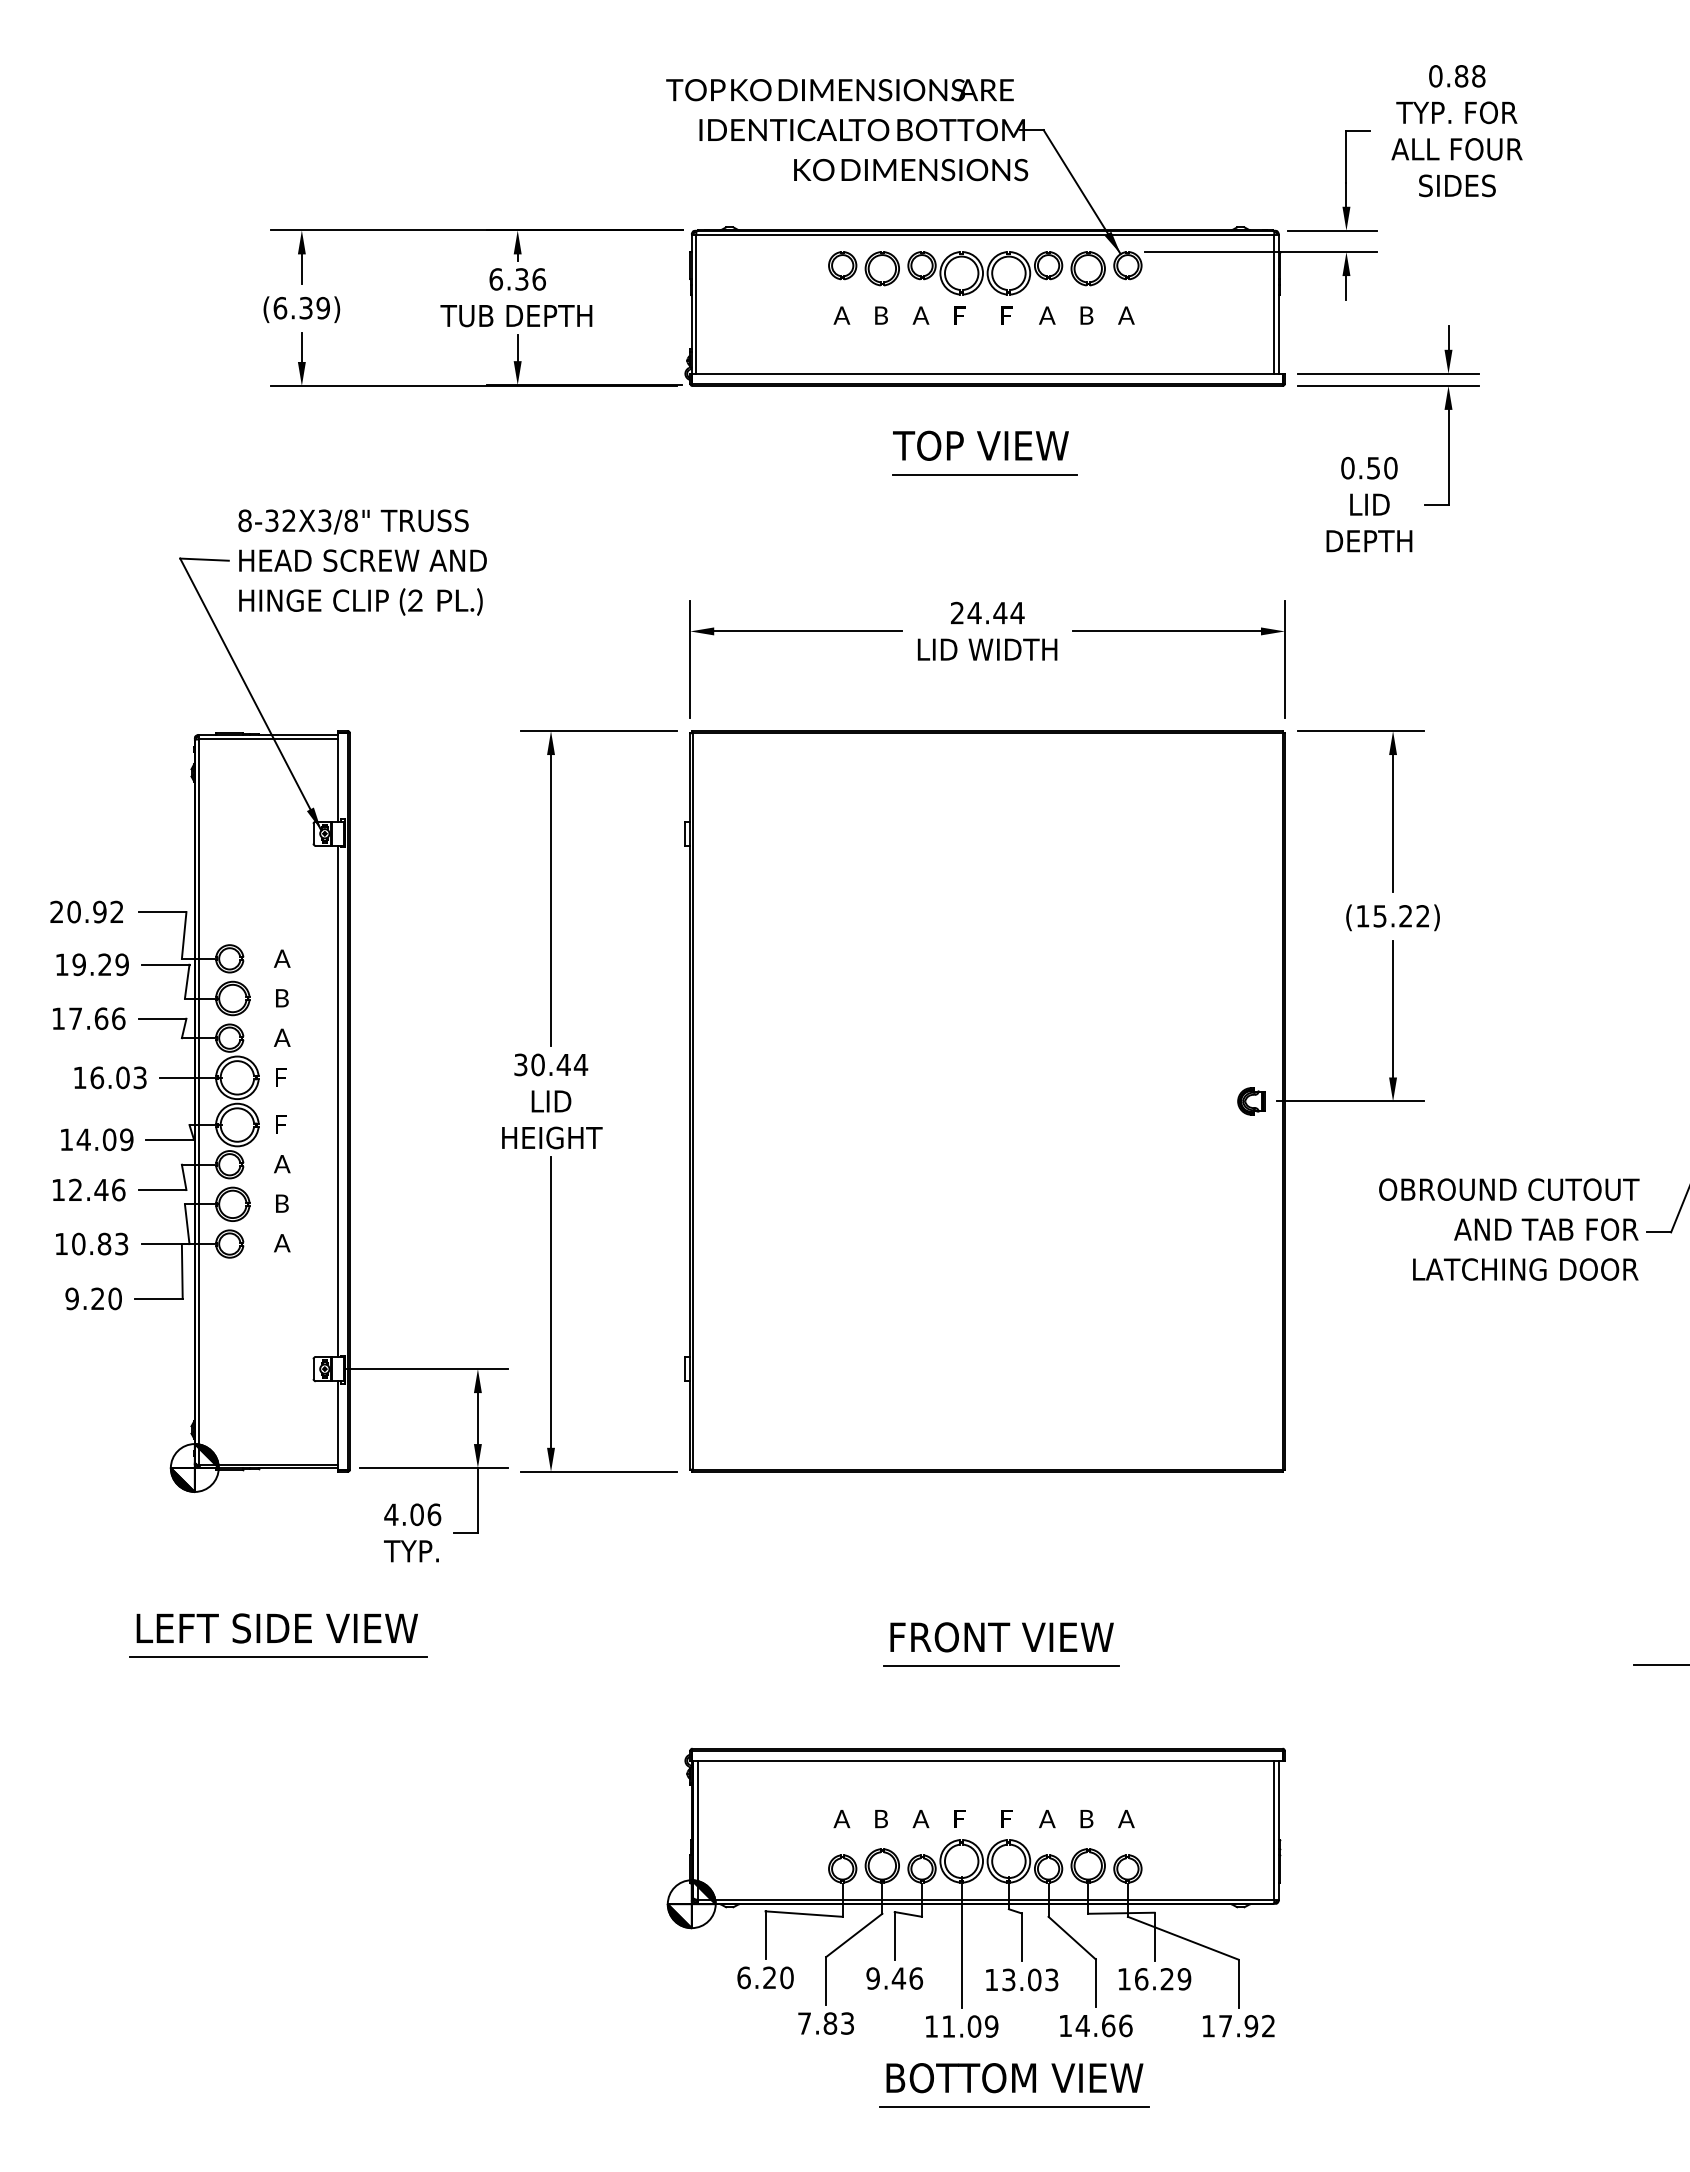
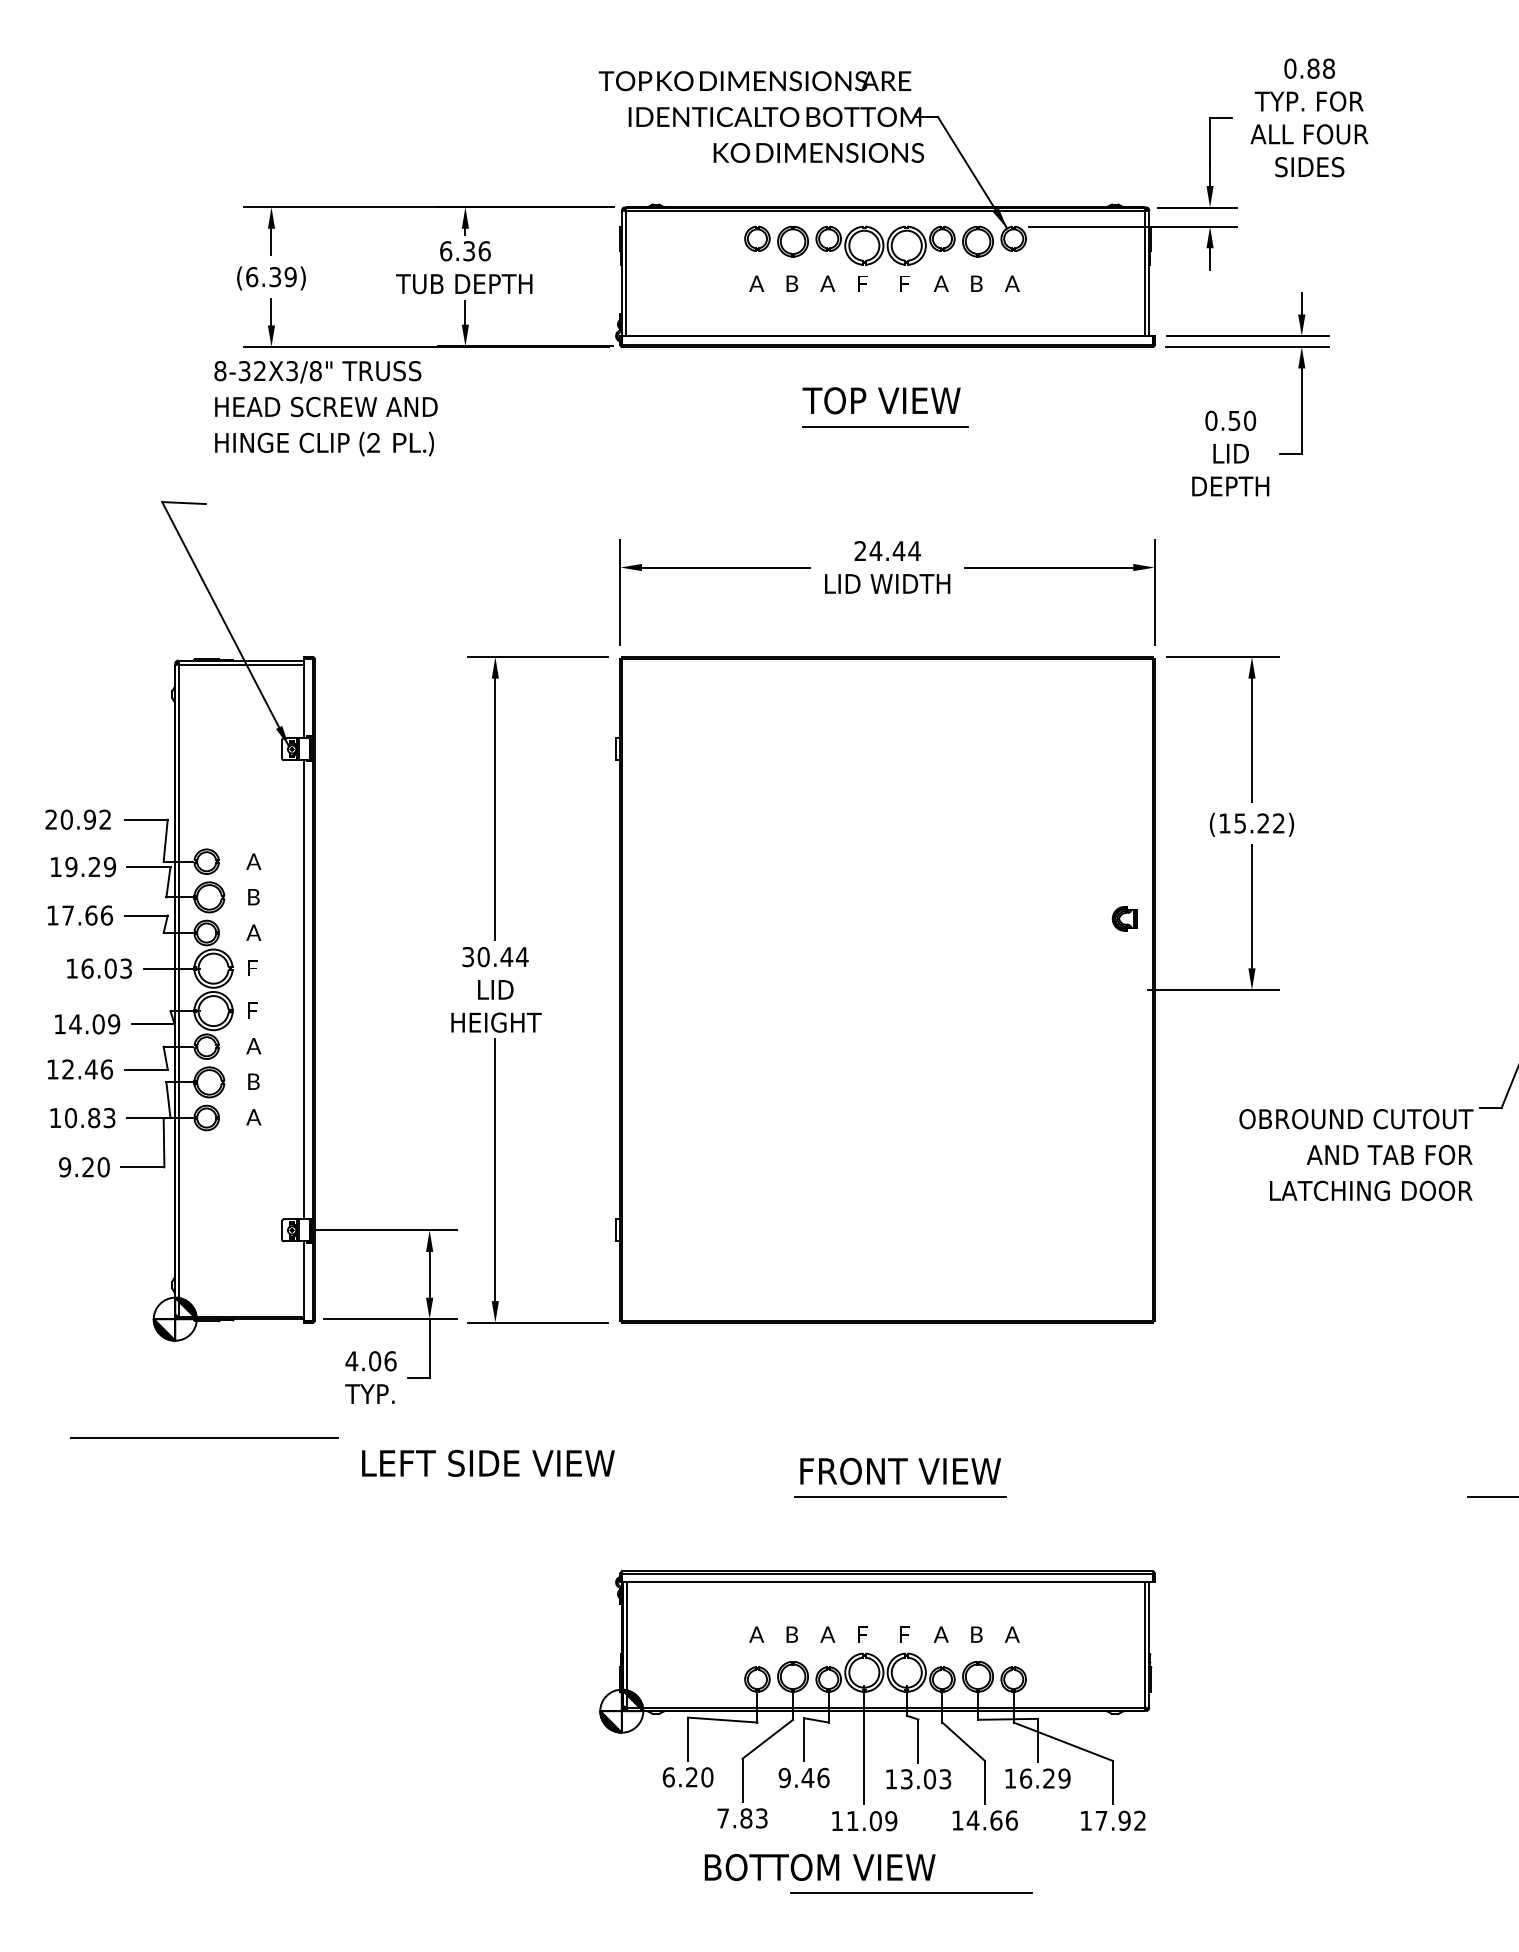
text: (362, 562) -> (325, 408), moved
part: (1251, 1101) -> (1124, 918), moved
text: (1509, 1230) -> (1356, 1155), moved
text: (277, 1627) -> (488, 1462), moved
line: (278, 1656) -> (204, 1437), moved
text: (1014, 2078) -> (819, 1867), moved

